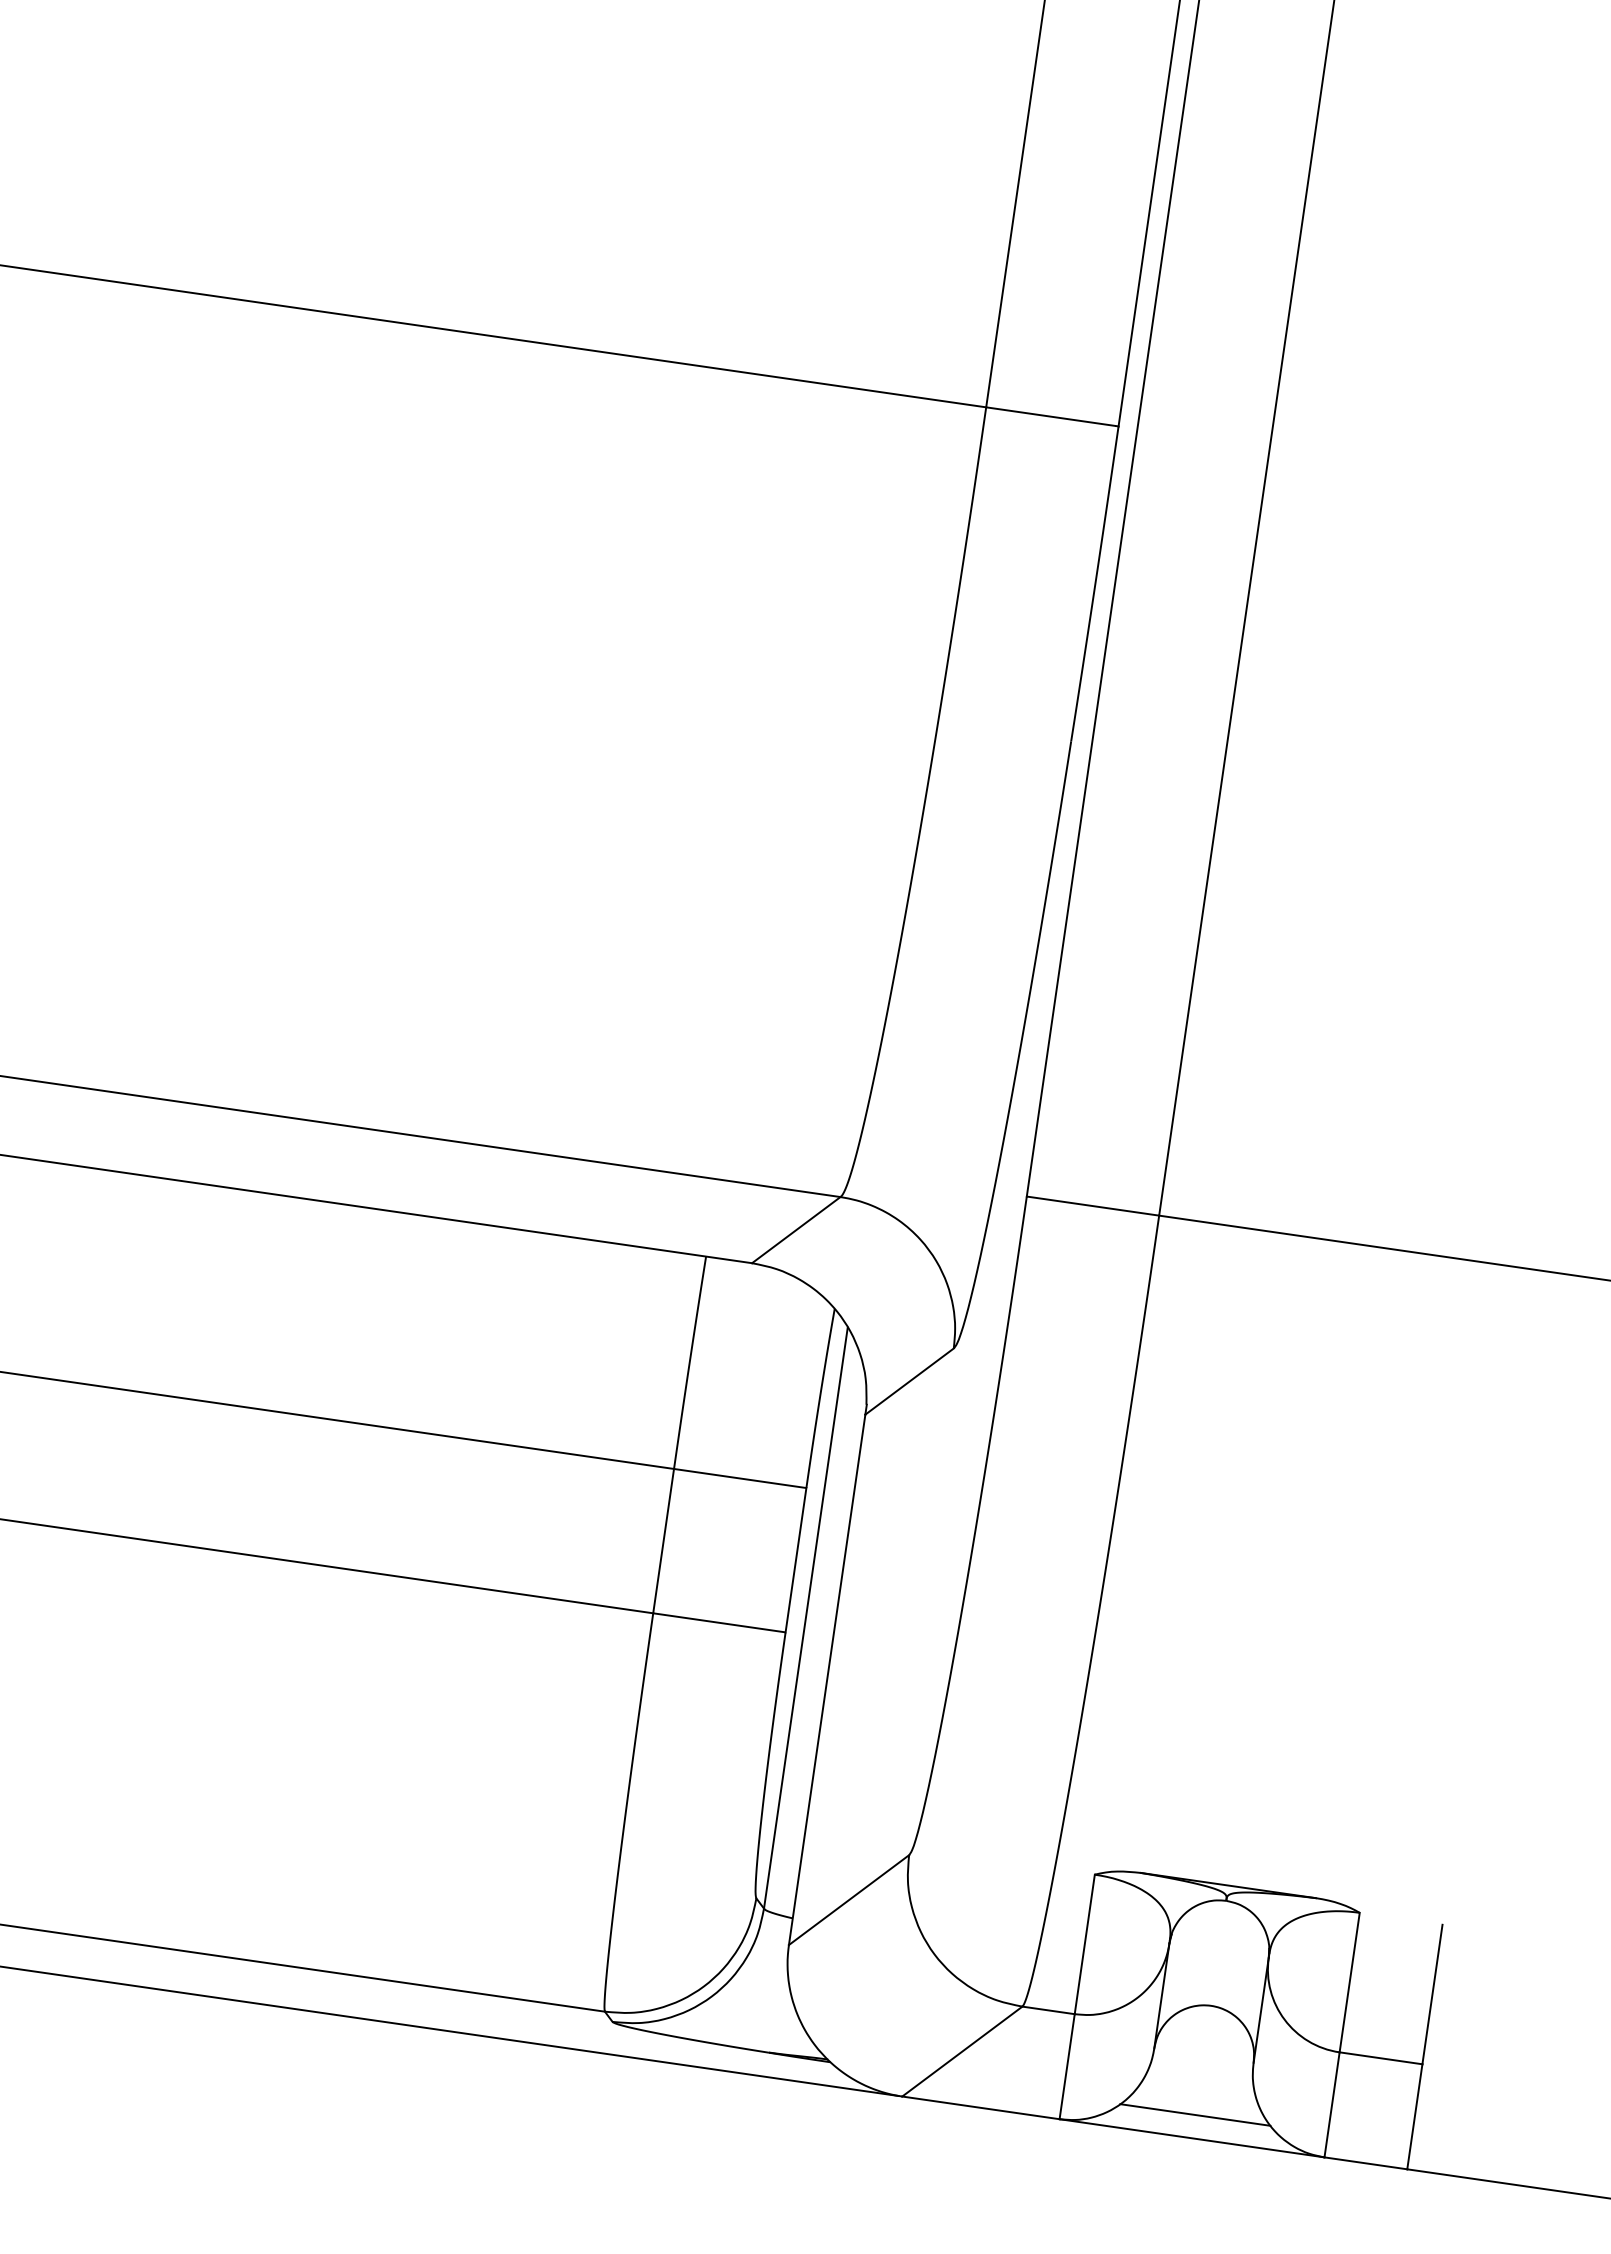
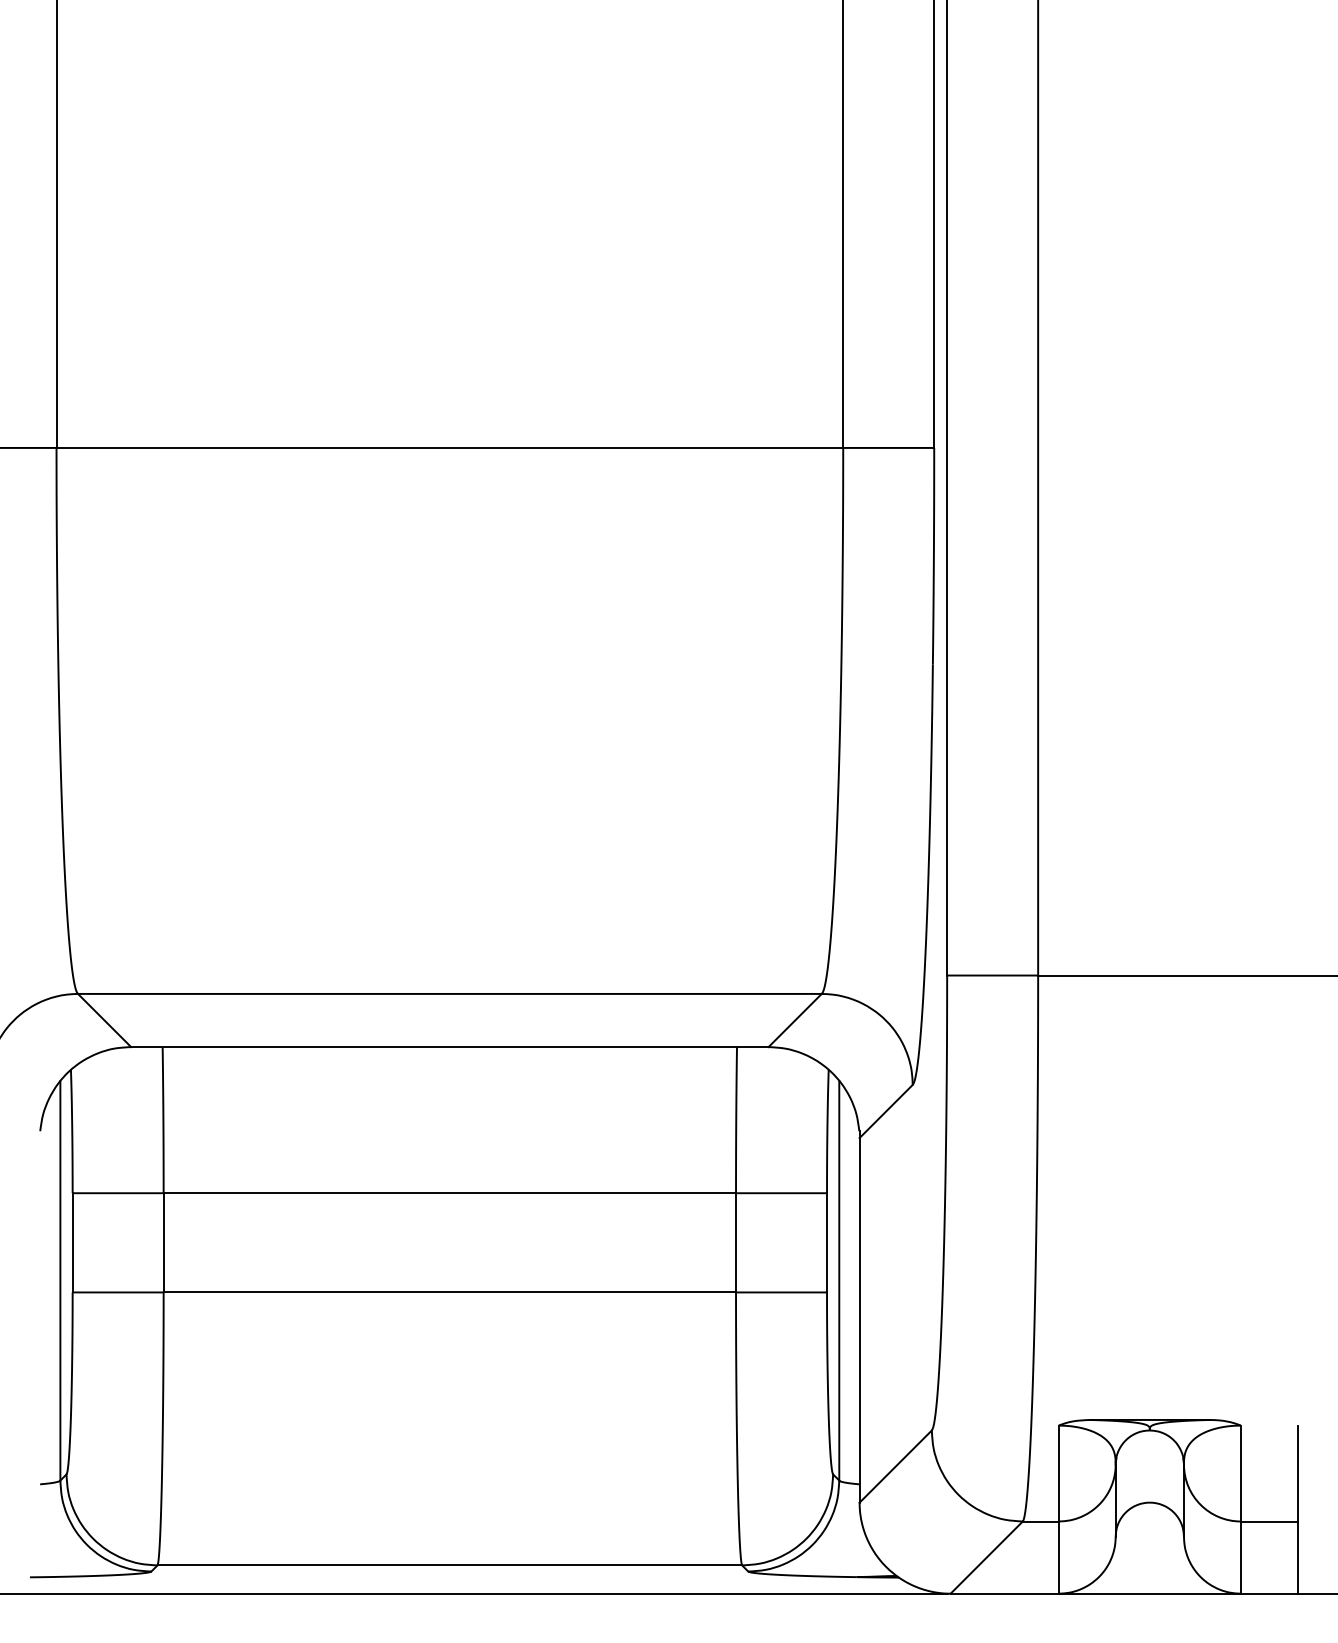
line: (1194, 2114) -> (1149, 1577), removed

